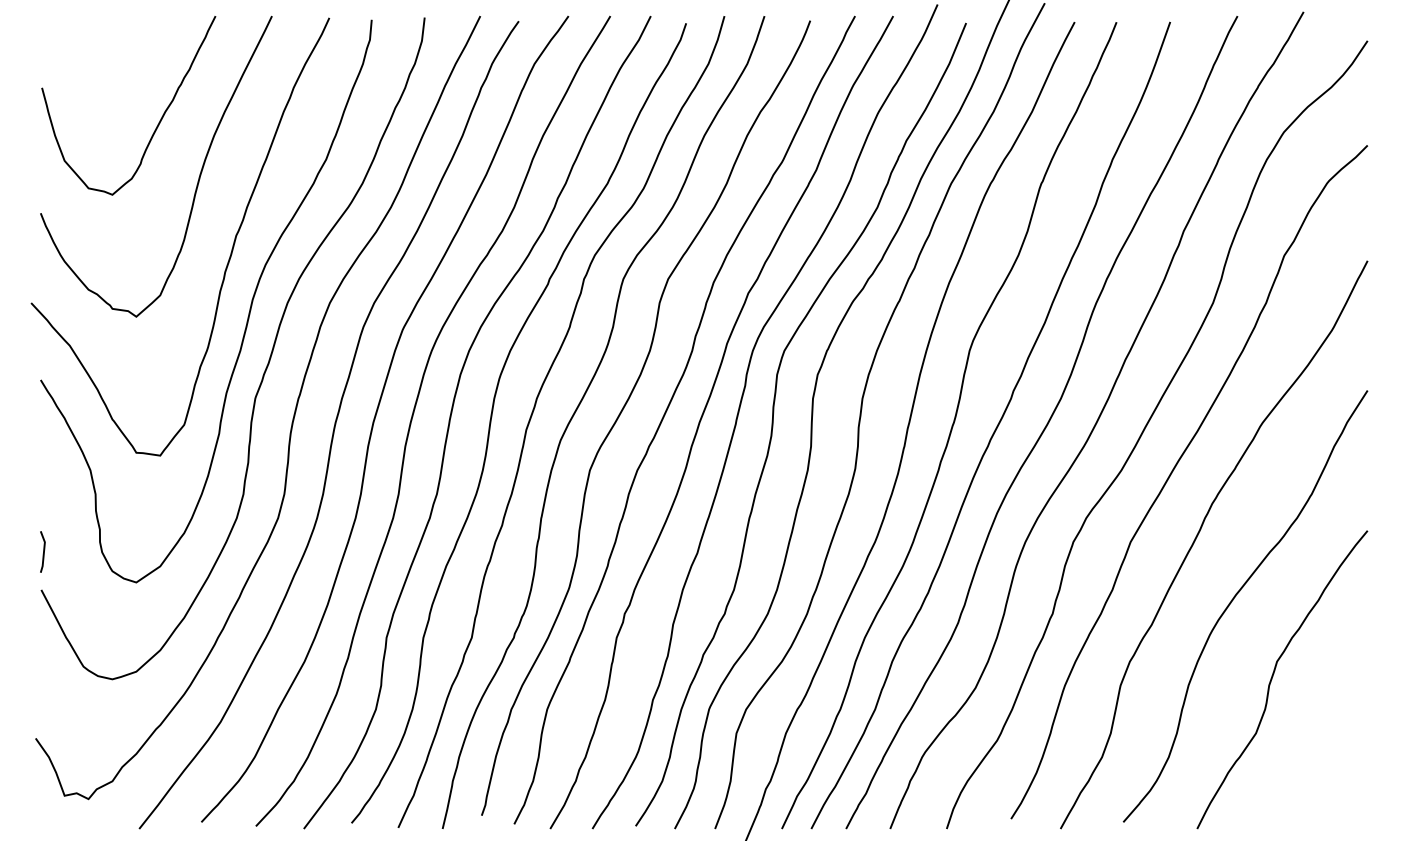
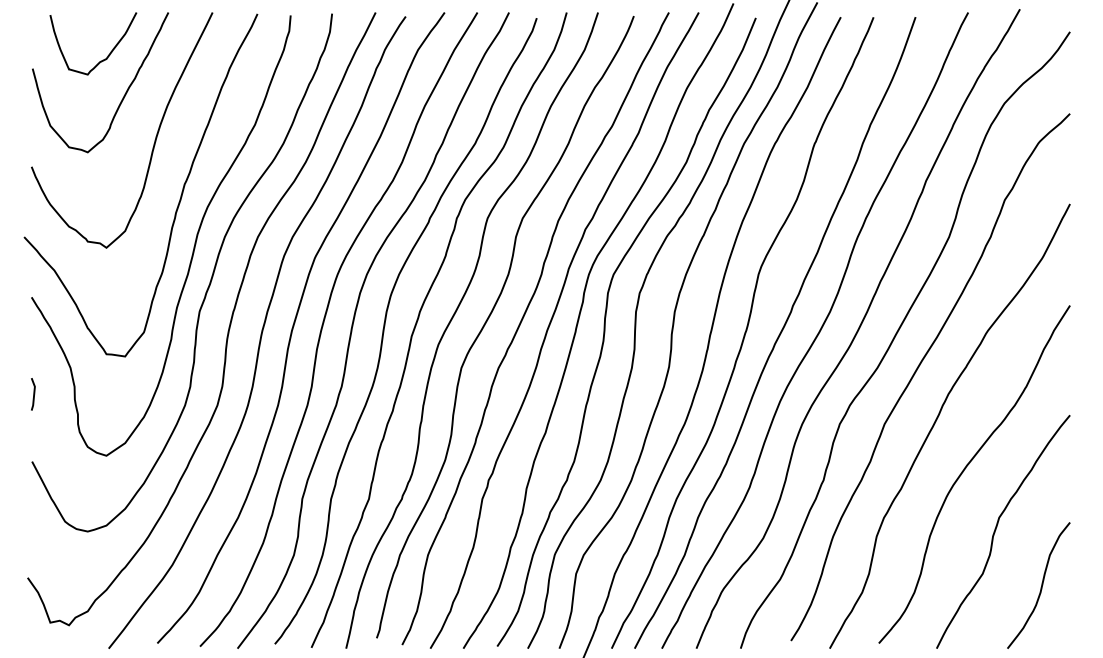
curve: (129, 77) -> (101, 60), added
line: (43, 551) -> (33, 393), moved
curve: (1330, 749) -> (1041, 586), added

